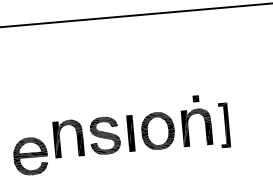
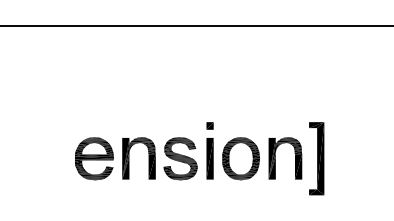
part: (195, 98) -> (209, 125), moved
part: (224, 125) -> (316, 158), size x1.43
part: (30, 156) -> (94, 158), moved

